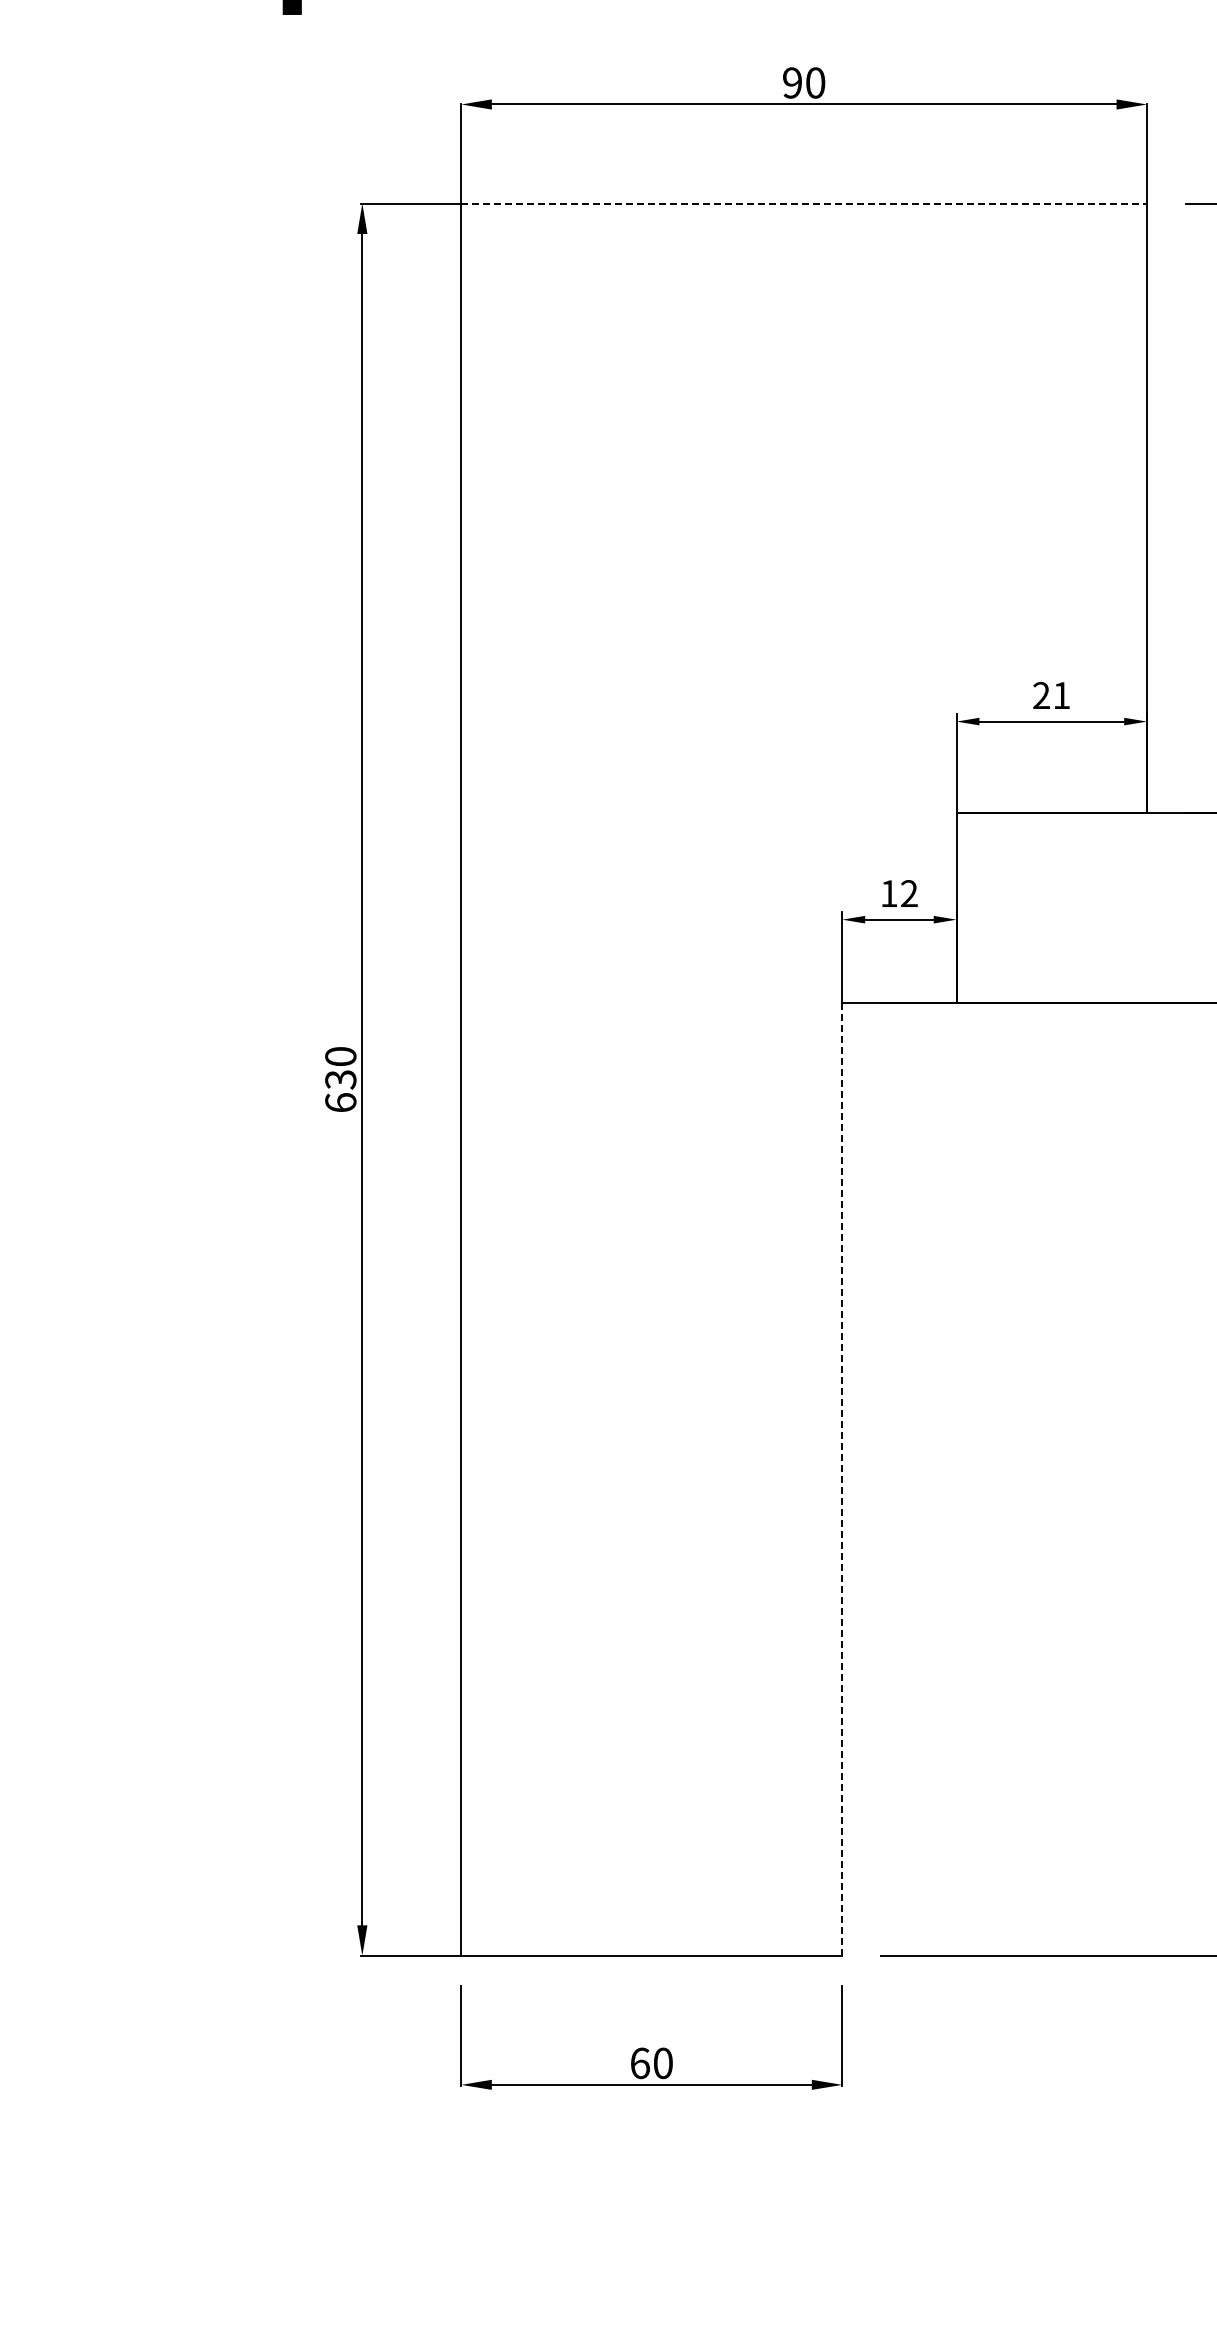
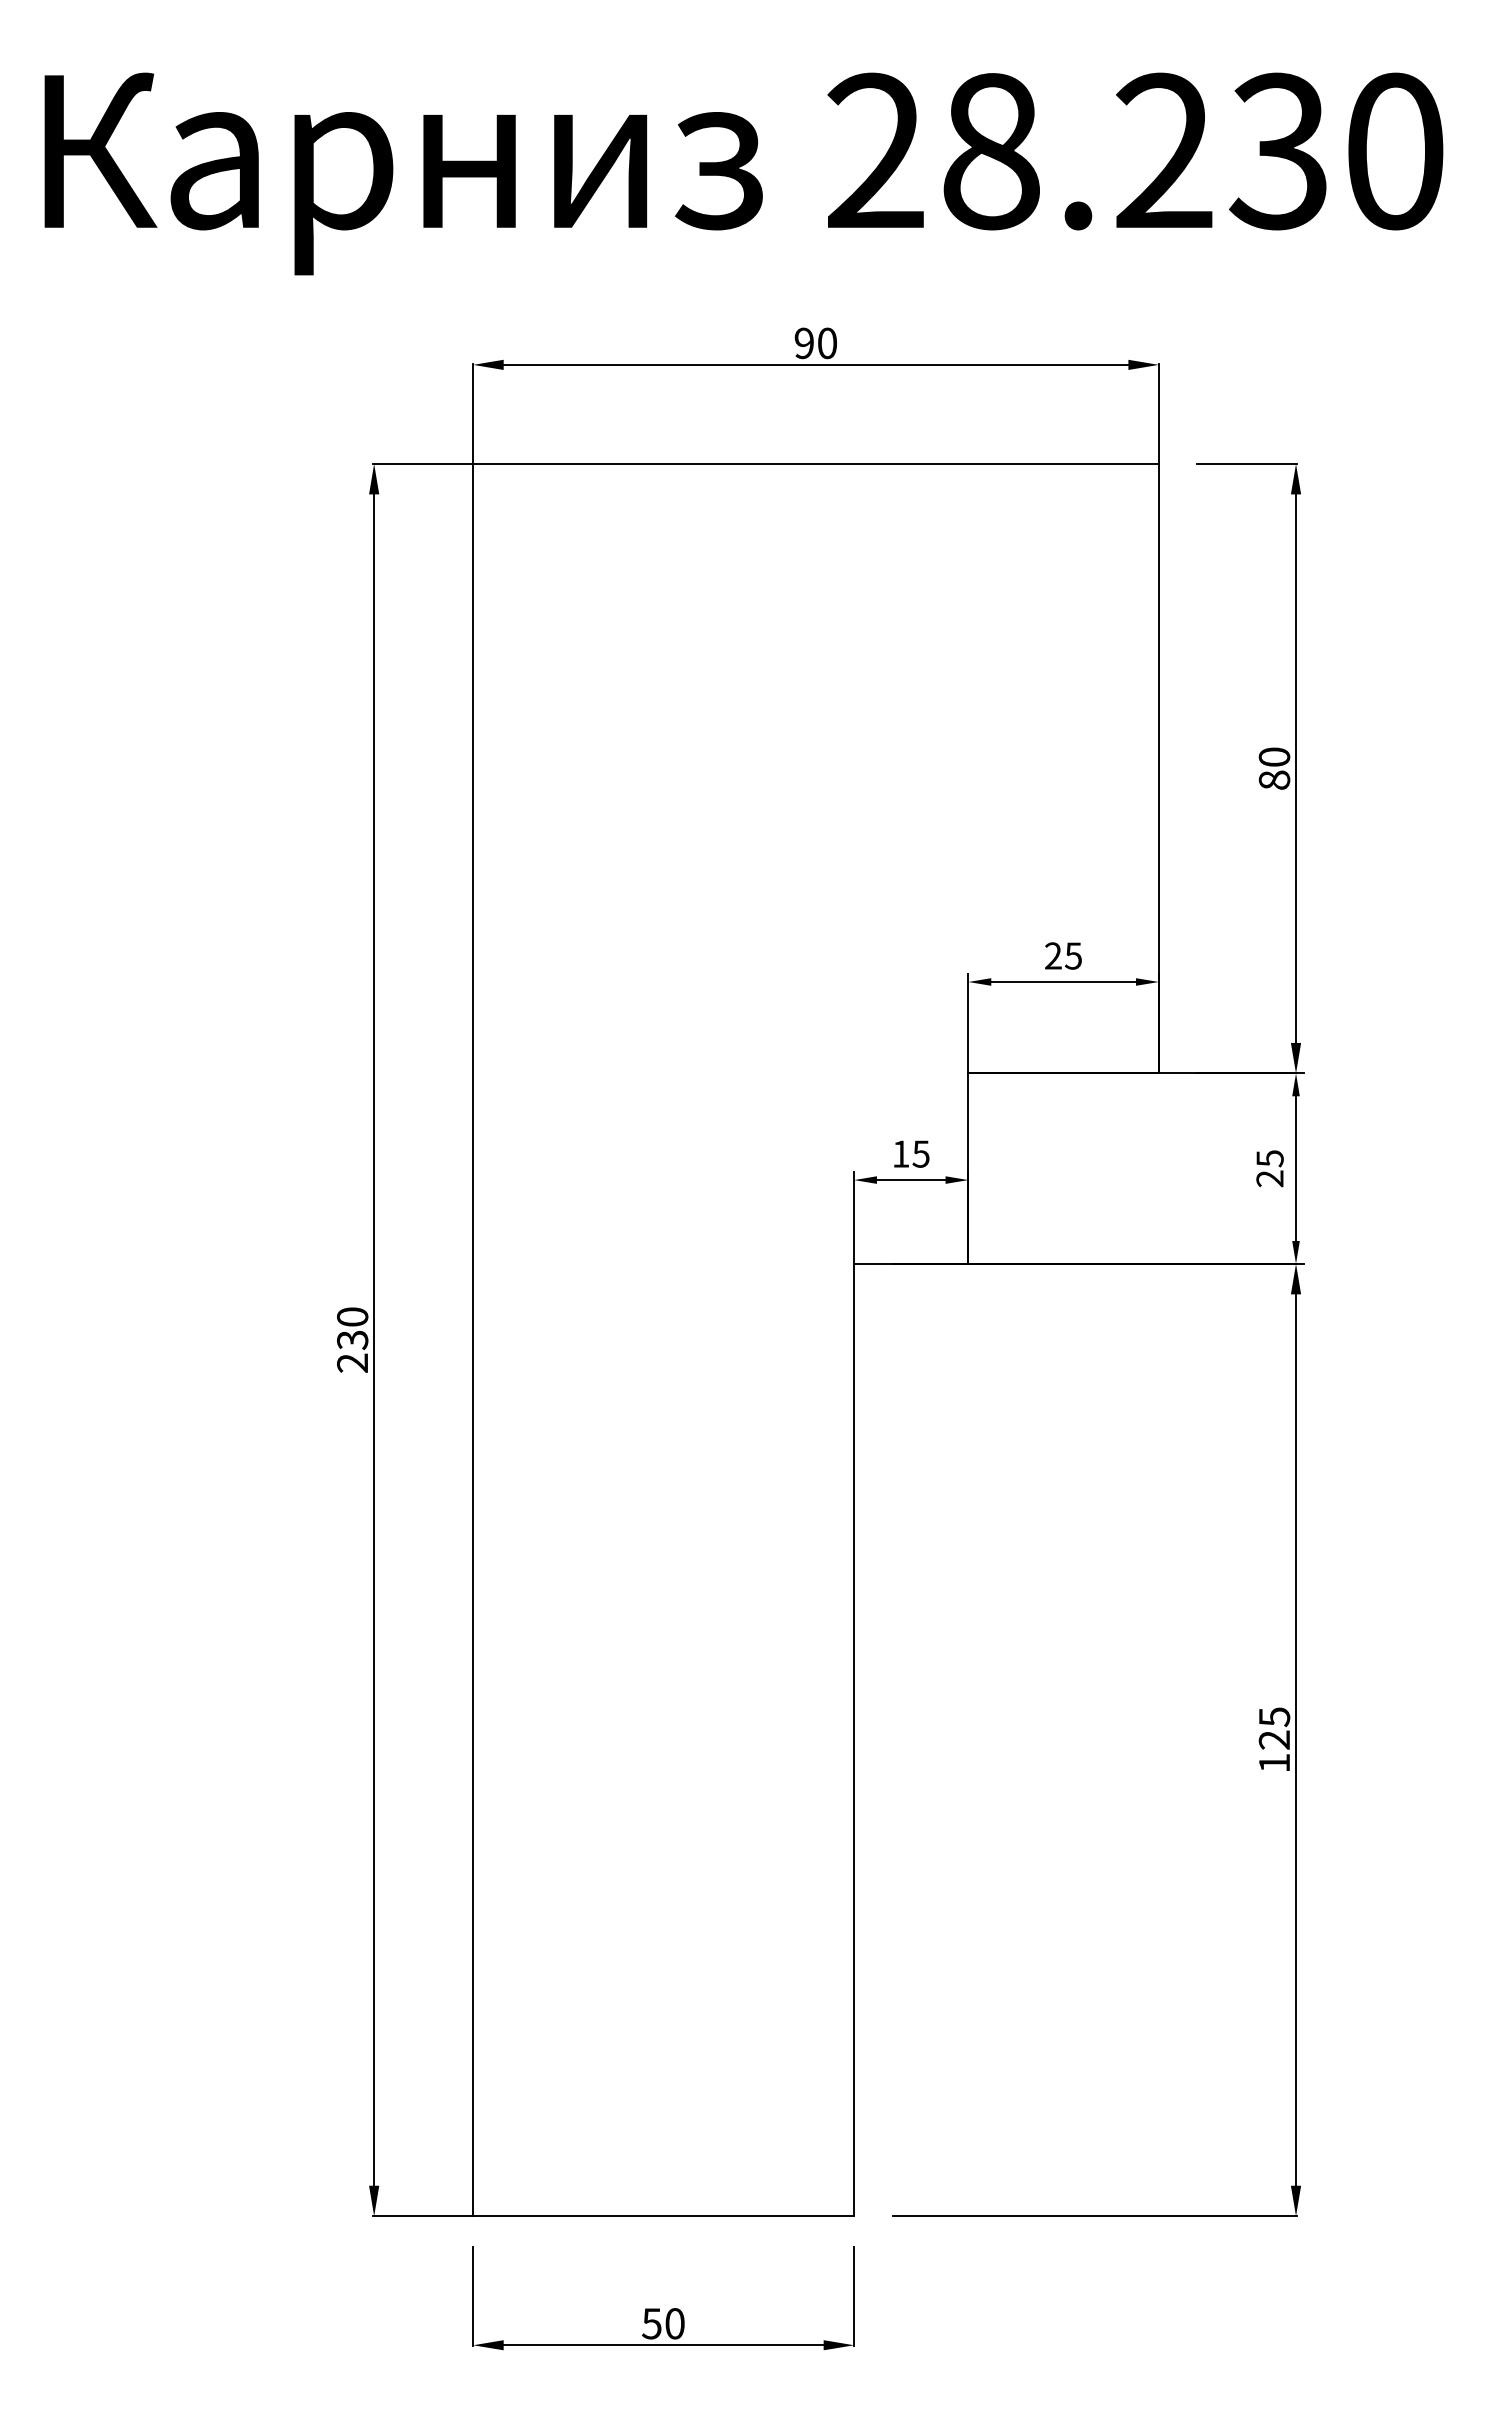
line: (804, 203) -> (816, 463), dashed -> solid
text: (1060, 695) -> (1072, 955), 21 -> 25
text: (908, 893) -> (920, 1153), 12 -> 15
text: (340, 1102) -> (352, 1362), 630 -> 230
line: (842, 1479) -> (854, 1739), dashed -> solid
text: (639, 2063) -> (651, 2323), 60 -> 50

